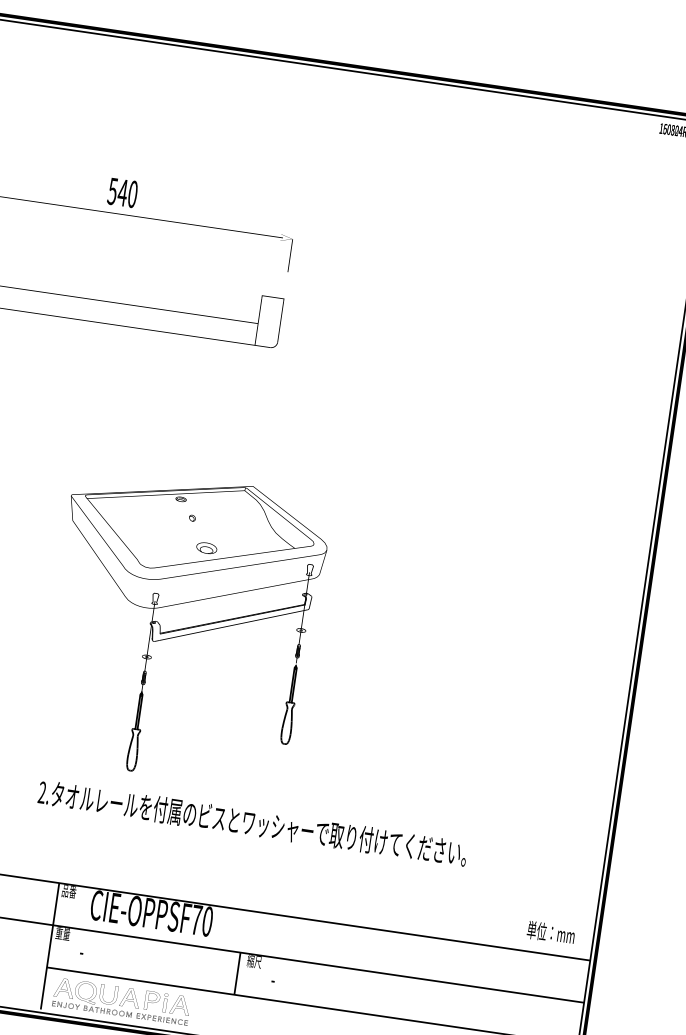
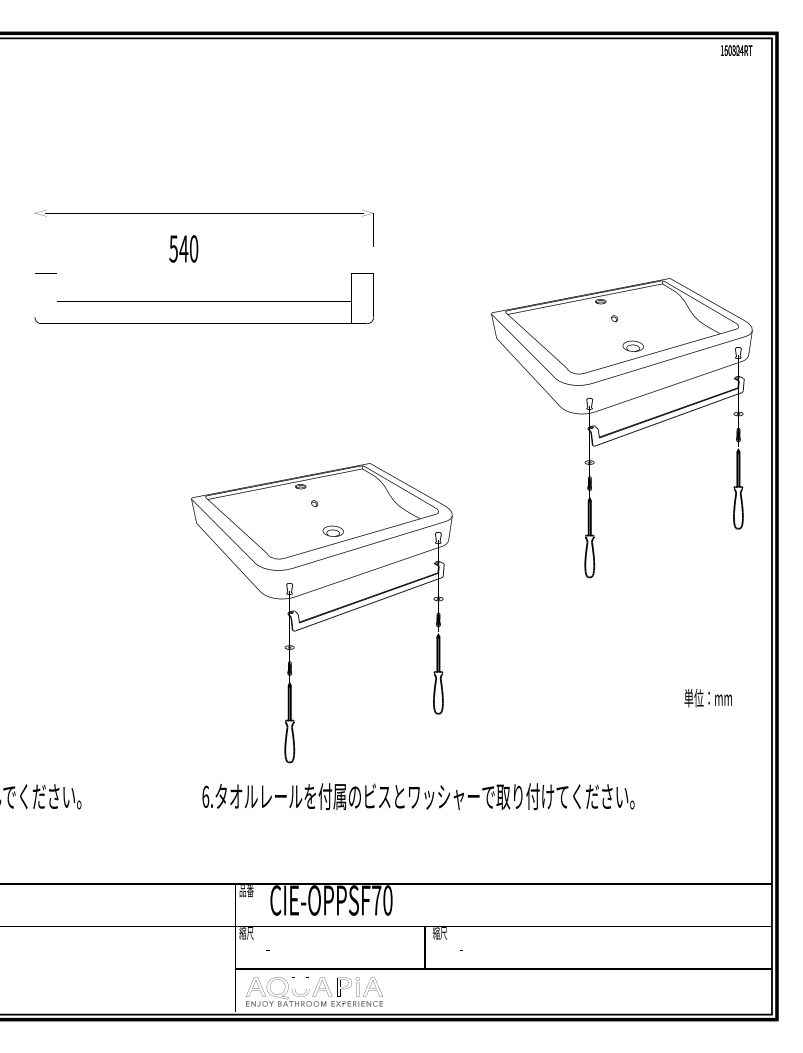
text: (122, 192) -> (183, 248), moved
part: (507, 488) -> (621, 428), added
text: (42, 792) -> (205, 796), 2. -> 6.
text: (62, 933) -> (246, 933), 重量 -> 縮尺
text: (550, 933) -> (707, 698), moved

